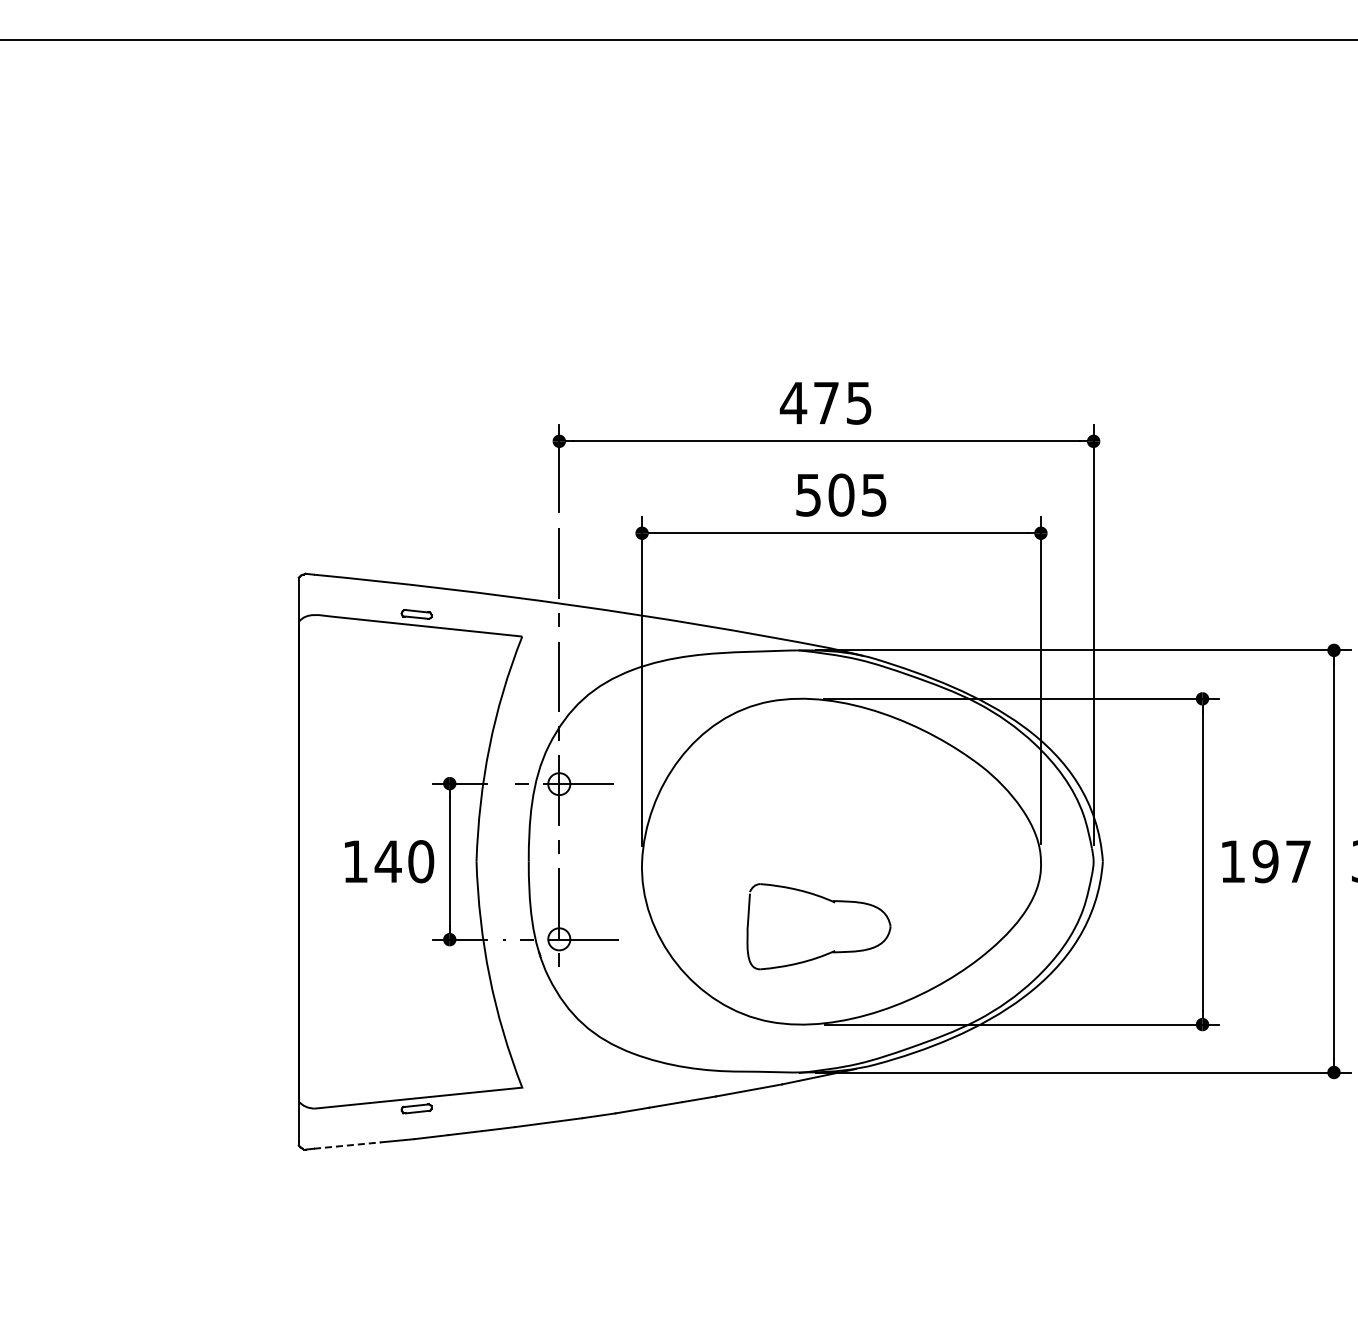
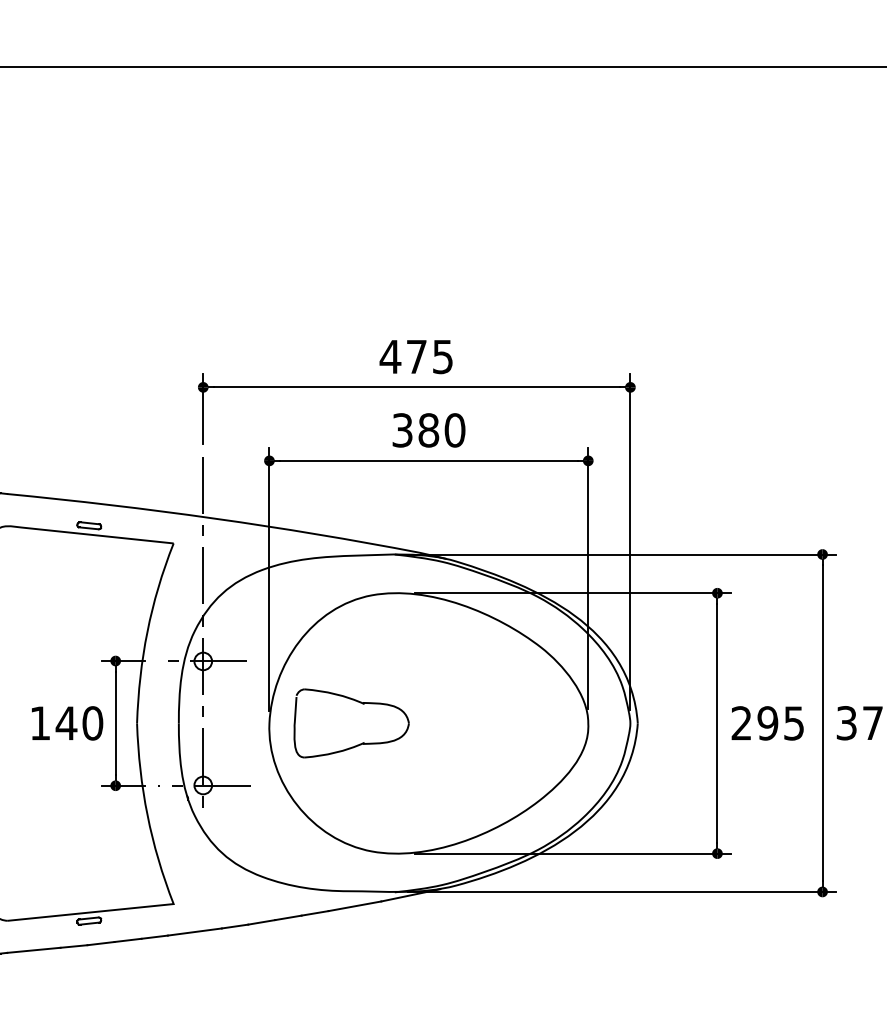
text: (841, 494) -> (428, 429), 505 -> 380
text: (1265, 861) -> (767, 723), 197 -> 295
part: (818, 926) -> (351, 723), moved
line: (347, 1145) -> (33, 950), dashed -> solid

